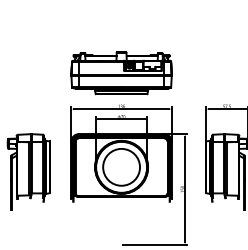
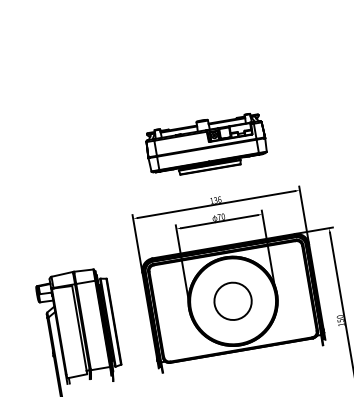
part: (121, 73) -> (206, 145), size x0.7
circle: (121, 166) -> (232, 299), size x0.6

